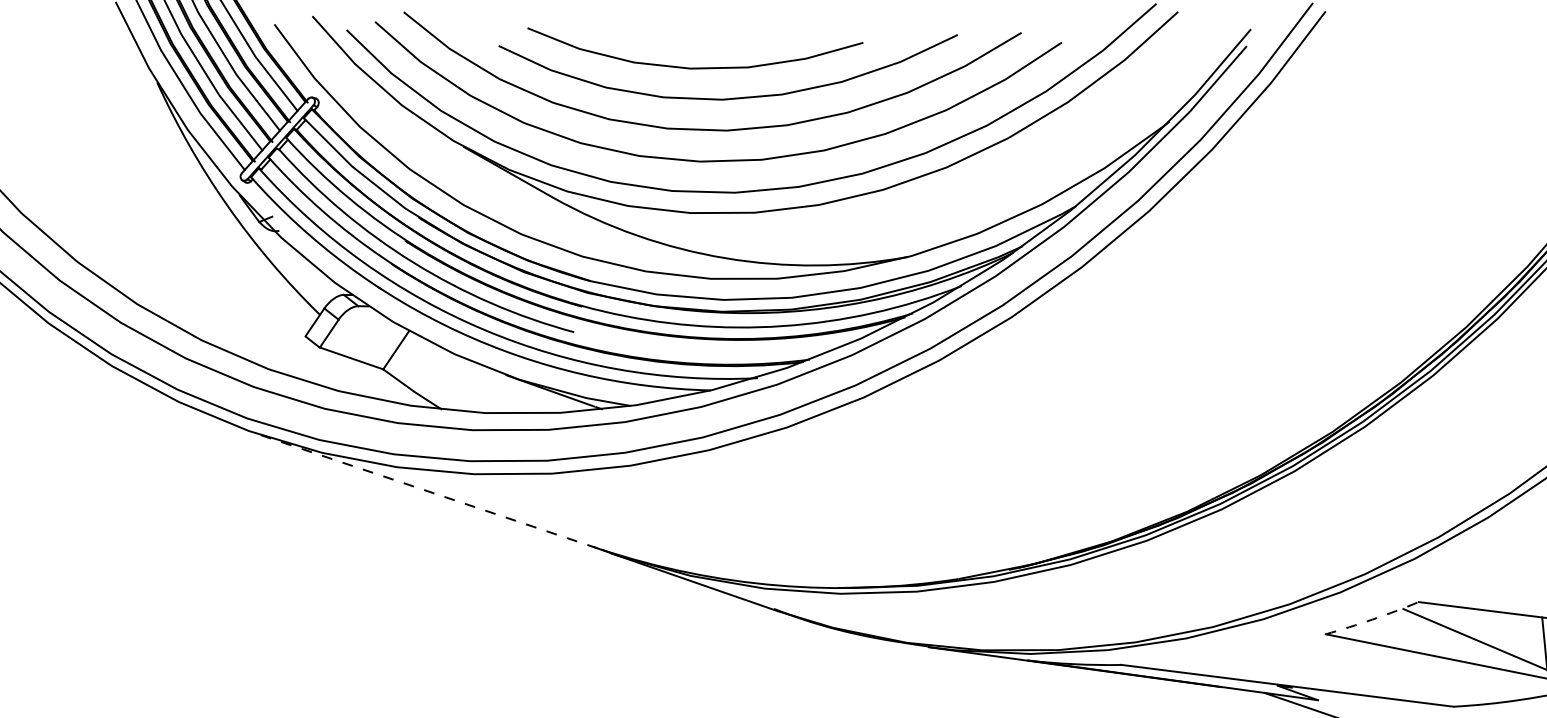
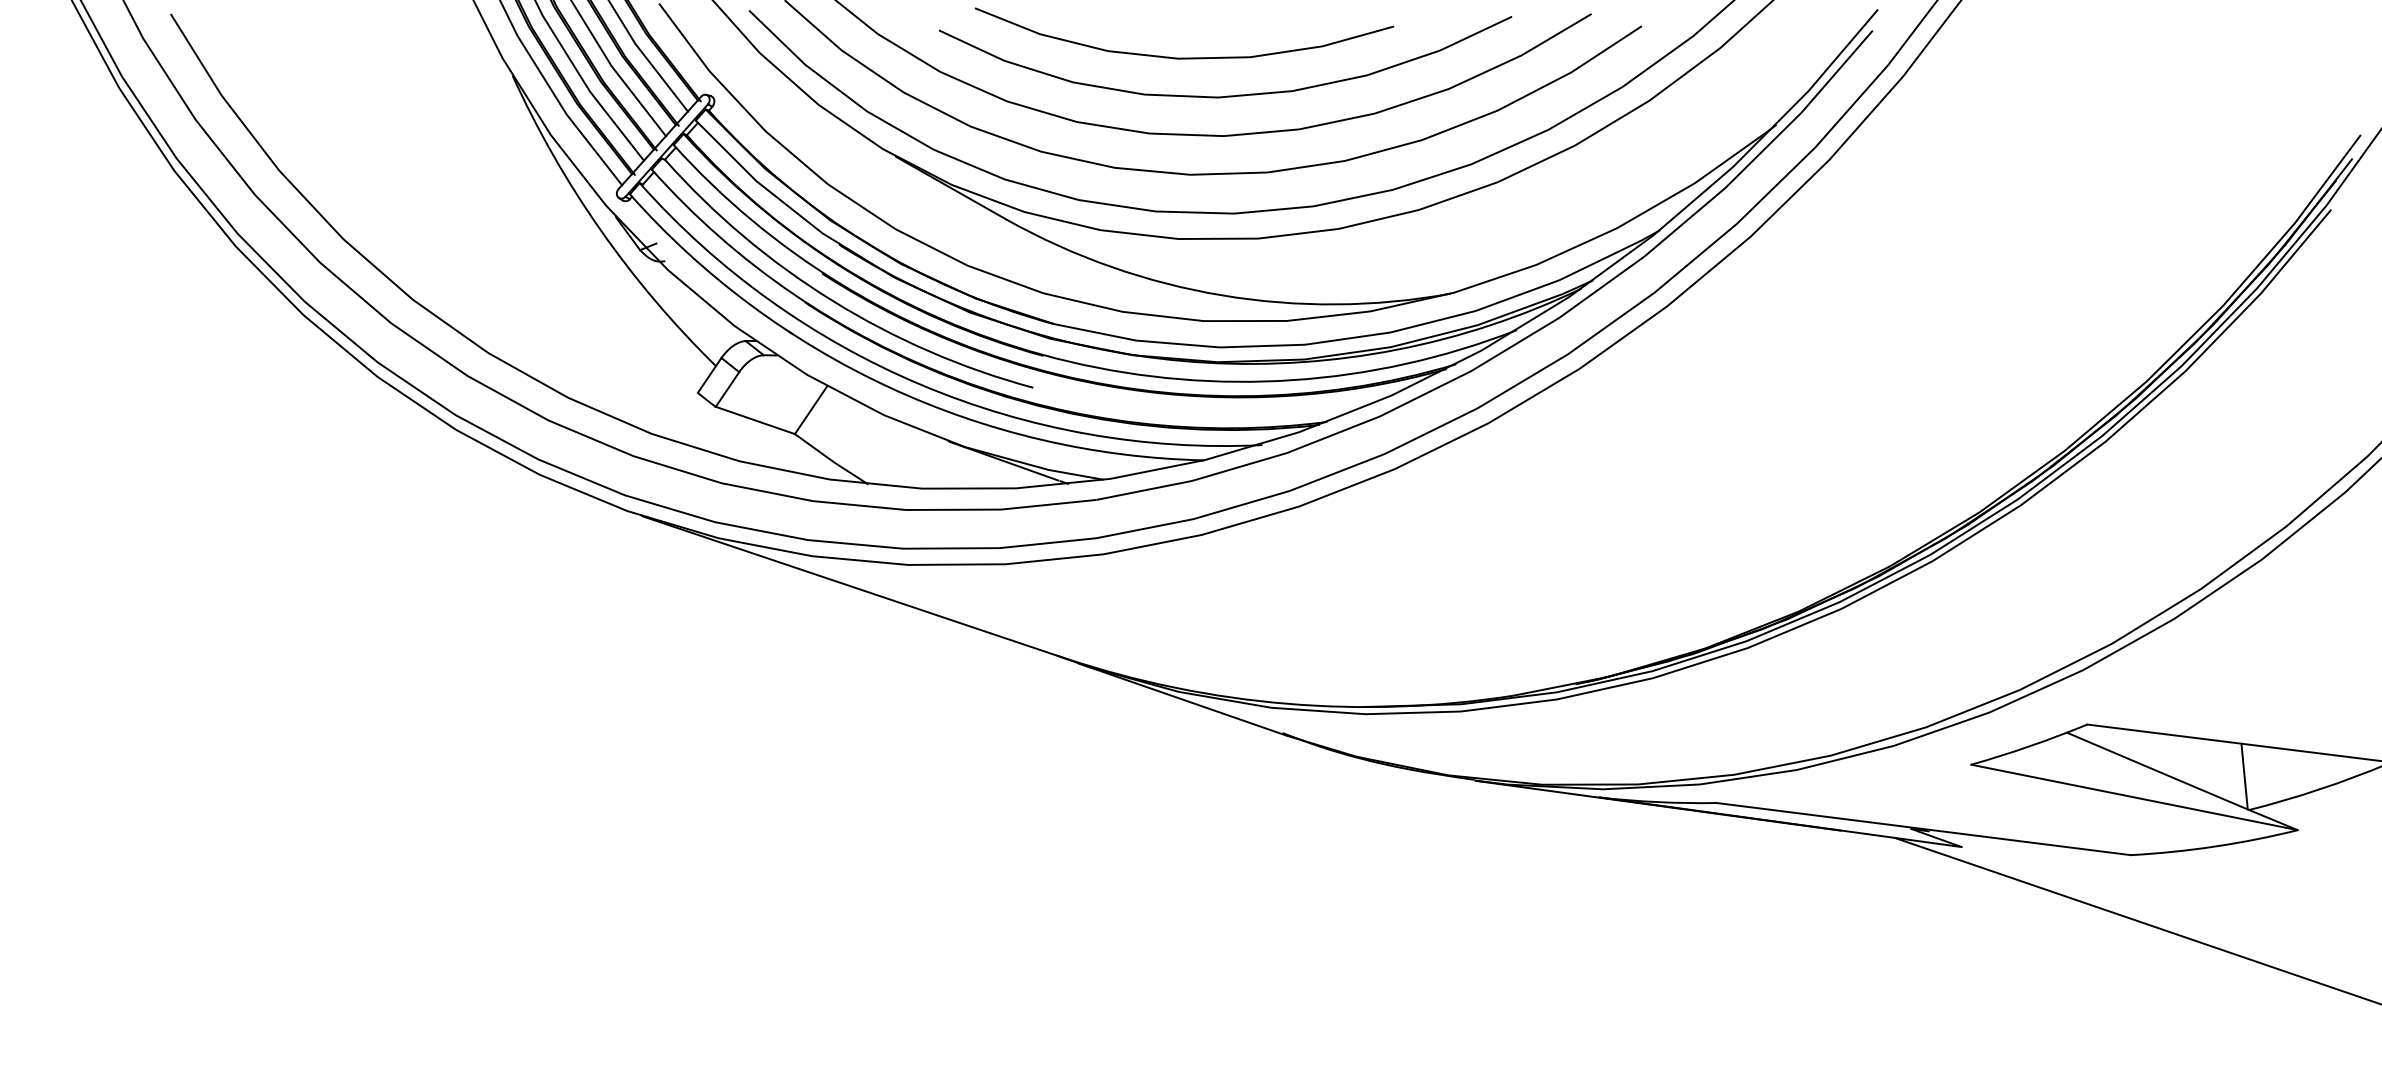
line: (431, 492) -> (854, 587), dashed -> solid
arc: (1372, 619) -> (2029, 746), dashed -> solid

